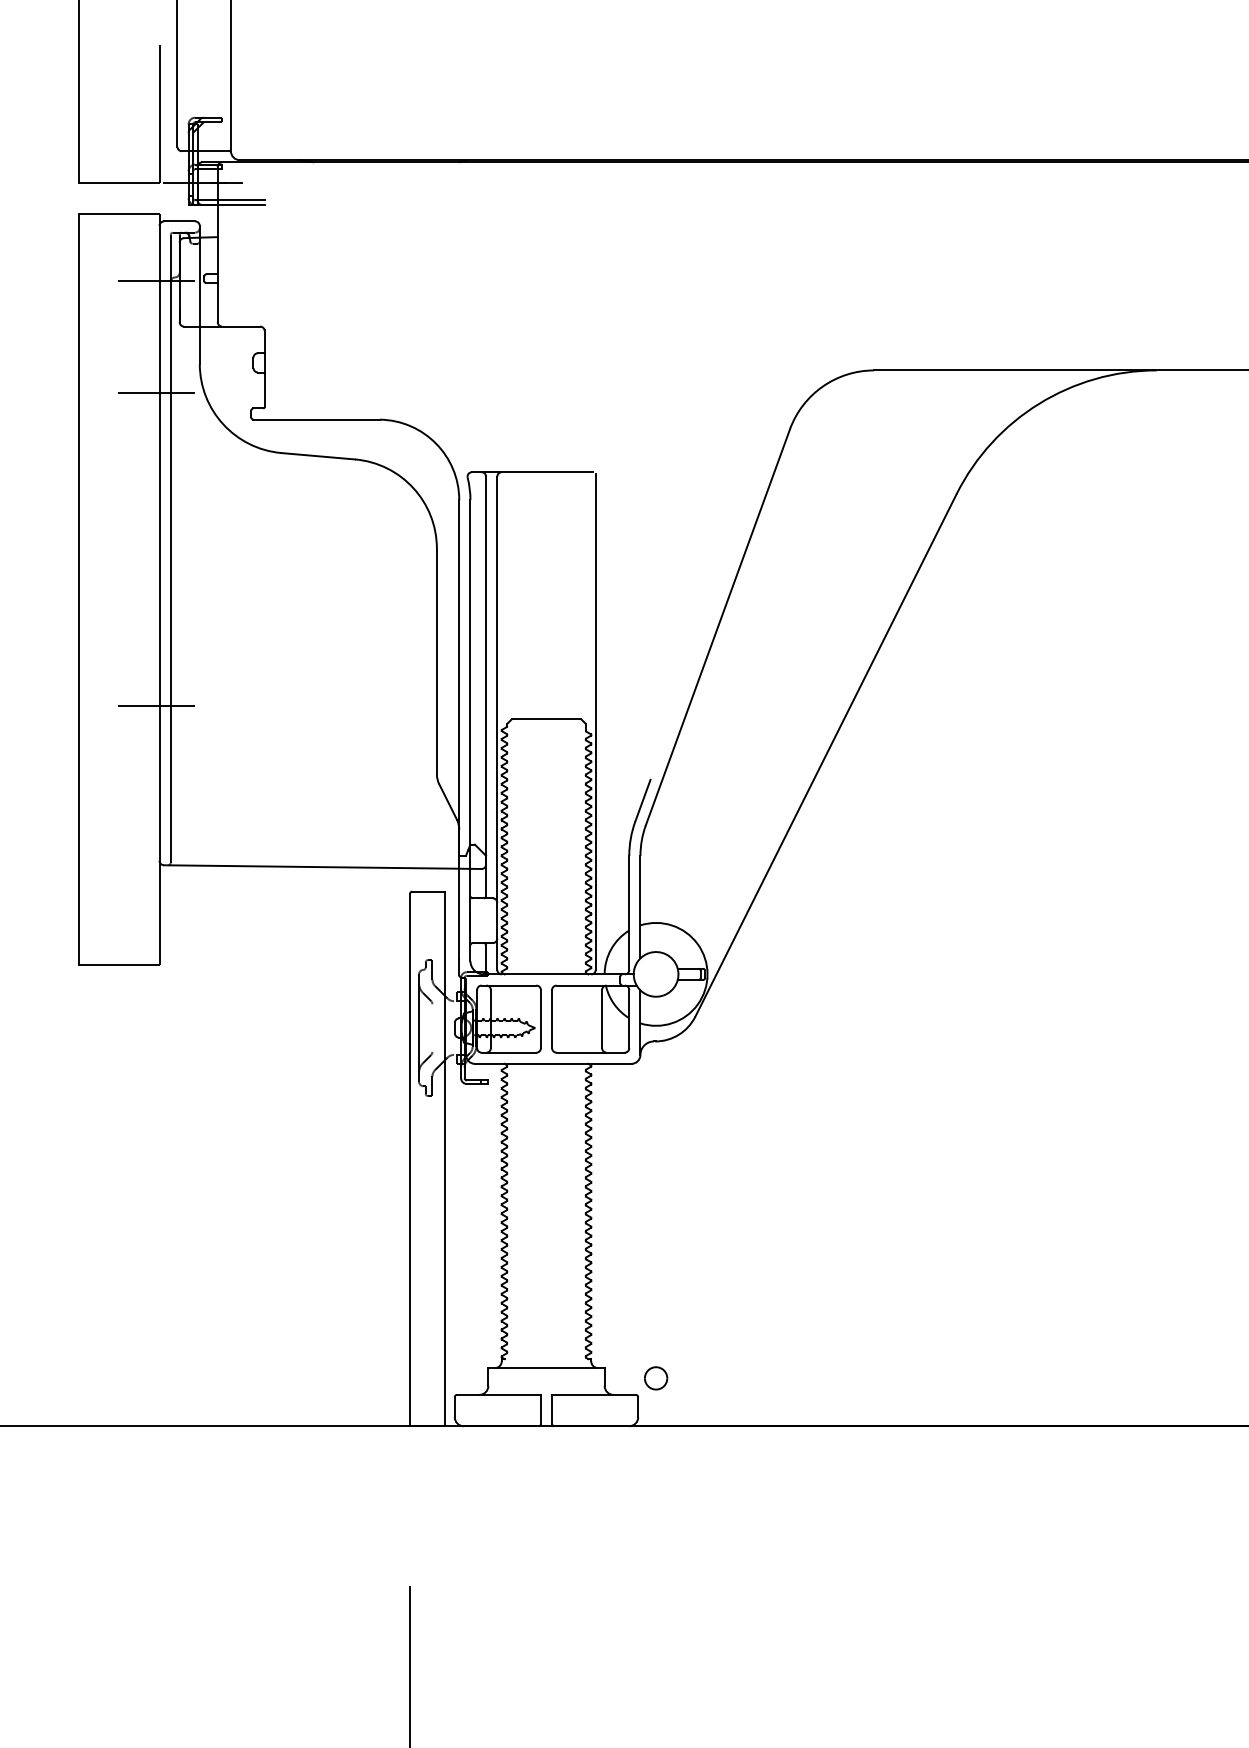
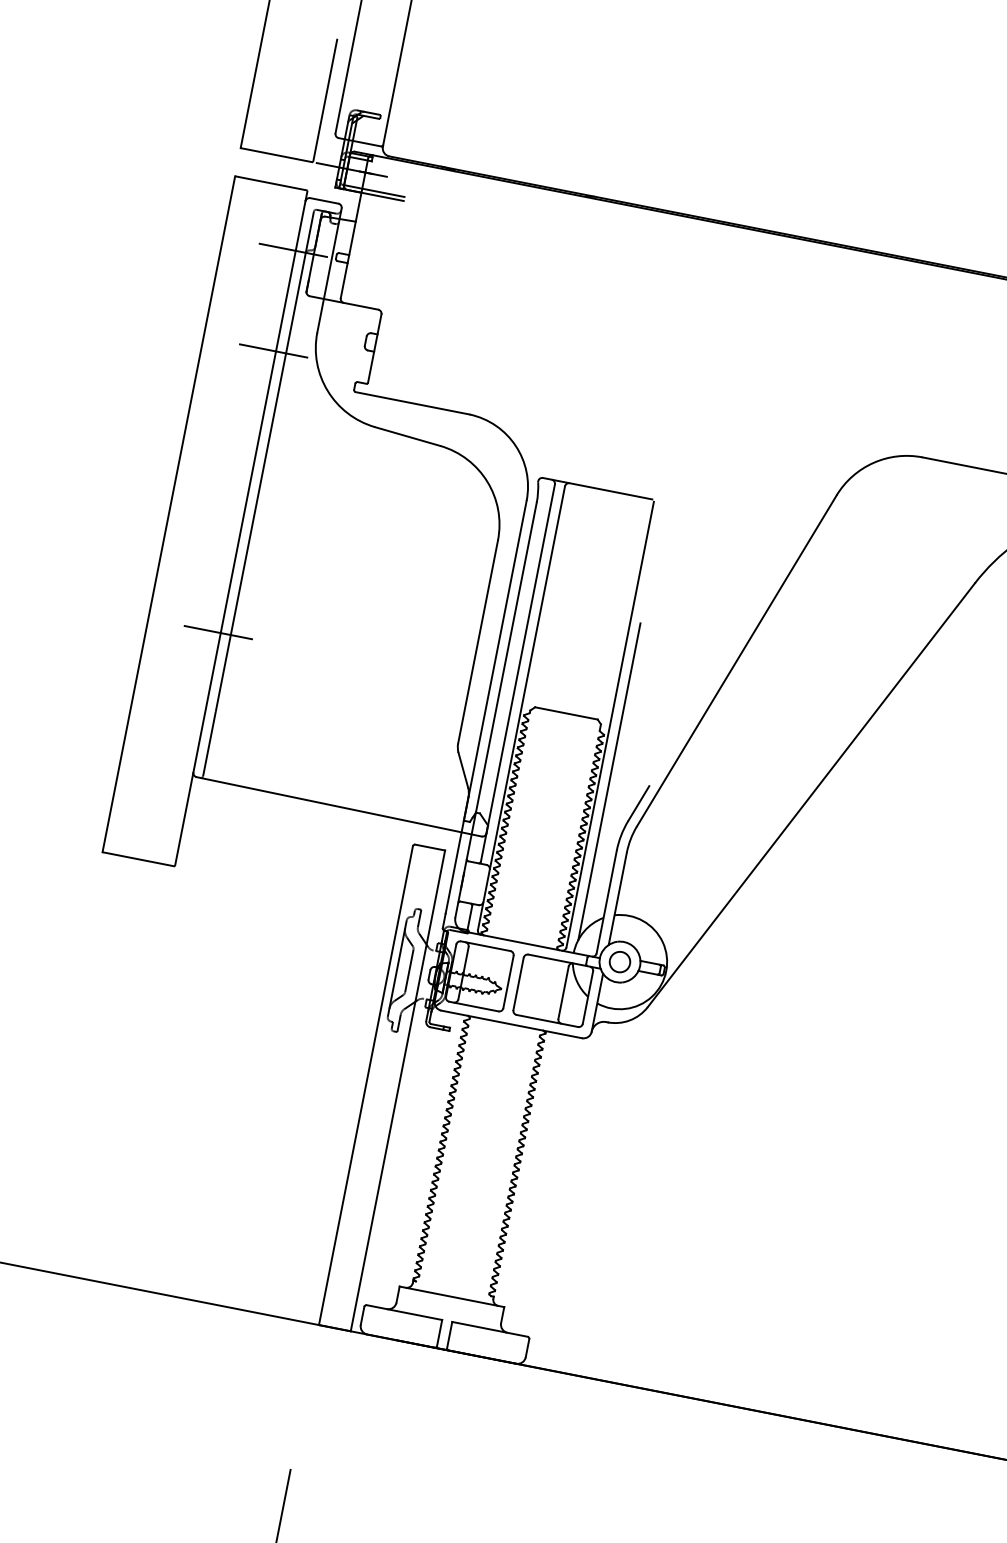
line: (606, 783) -> (609, 781), added
line: (432, 1027) -> (409, 970), added
part: (656, 1378) -> (620, 962), moved

